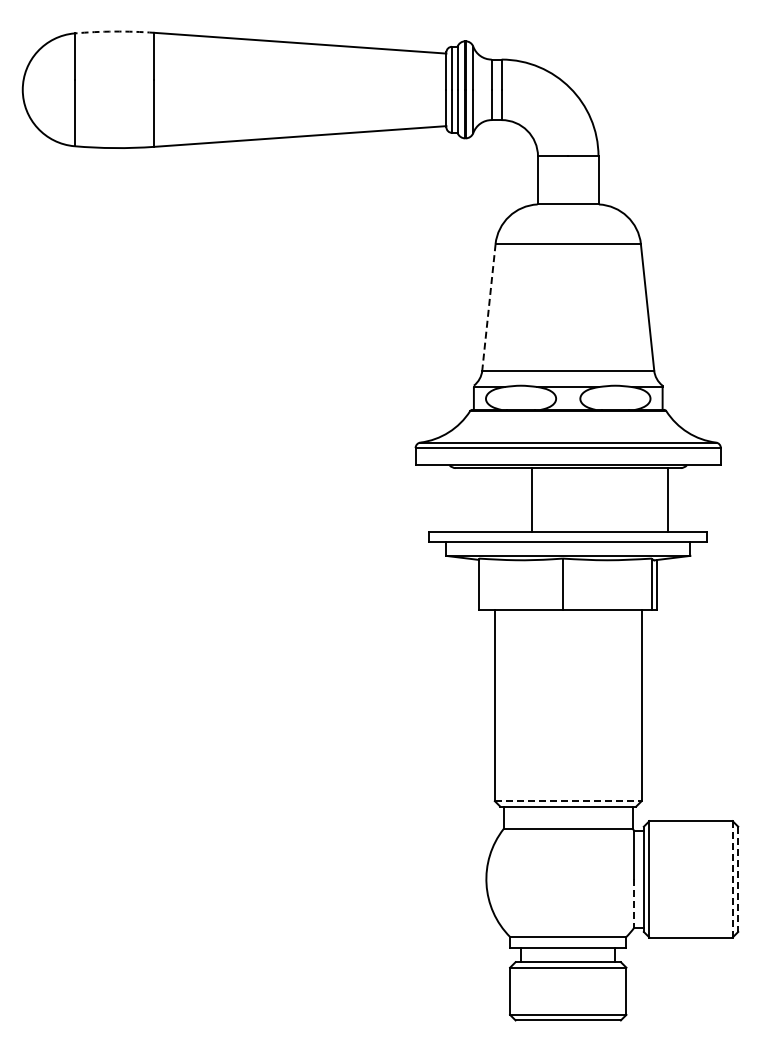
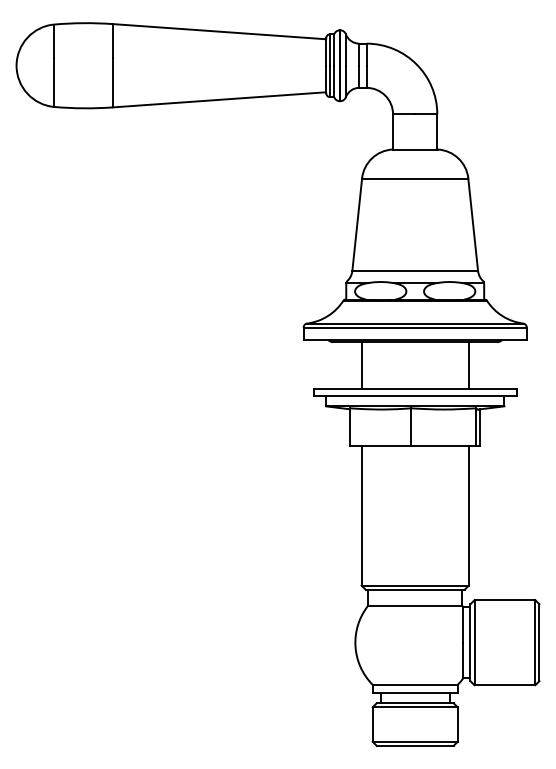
arc: (114, 31) -> (83, 23), dashed -> solid
line: (488, 307) -> (356, 224), dashed -> solid
line: (531, 499) -> (361, 365), moved
line: (667, 499) -> (468, 365), moved
line: (568, 801) -> (415, 585), dashed -> solid
line: (732, 878) -> (535, 642), dashed -> solid
line: (738, 879) -> (539, 642), dashed -> solid
line: (634, 904) -> (463, 661), dashed -> solid

